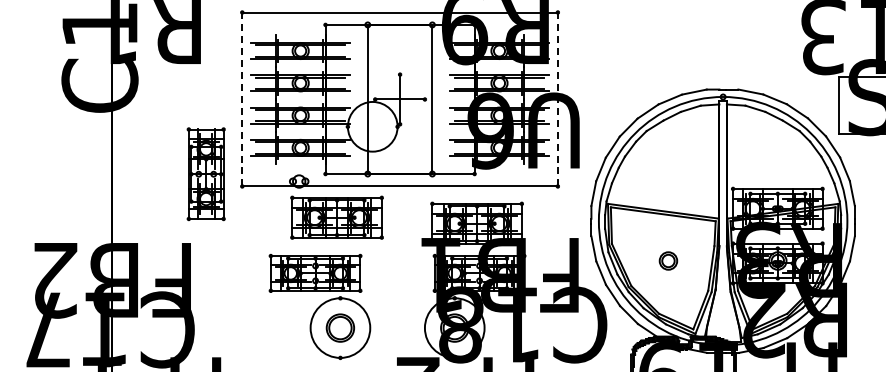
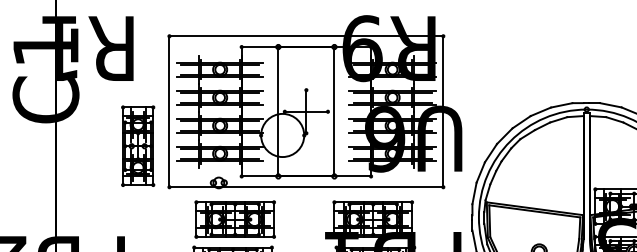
line: (242, 99) -> (169, 111), dashed -> solid
line: (557, 99) -> (443, 111), dashed -> solid
part: (205, 174) -> (137, 146), moved
part: (336, 217) -> (234, 219), moved

